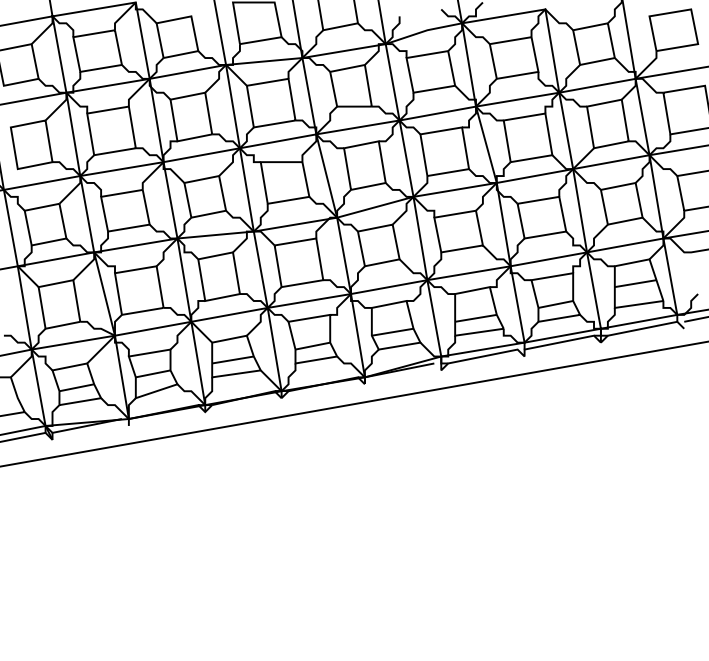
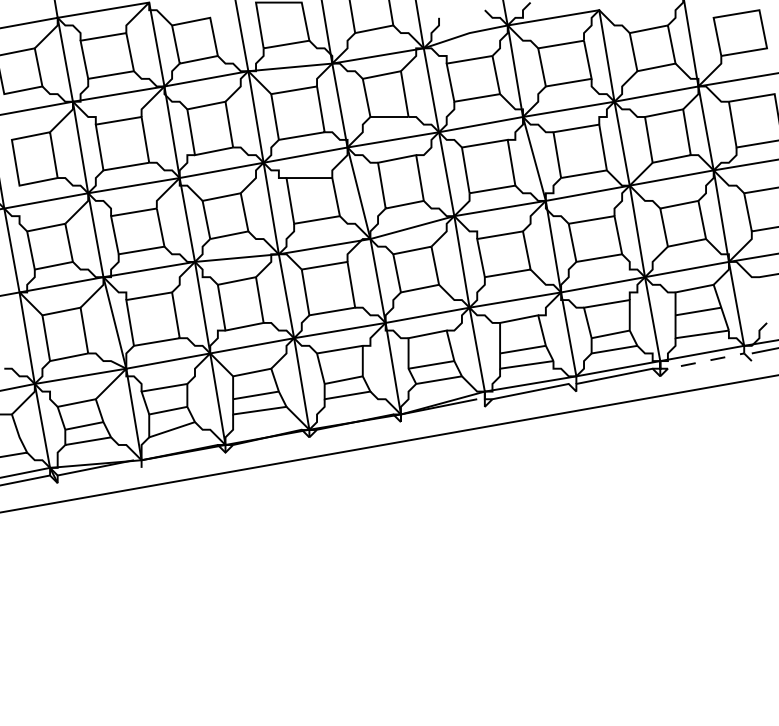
line: (647, 327) -> (711, 359), solid -> dashed

